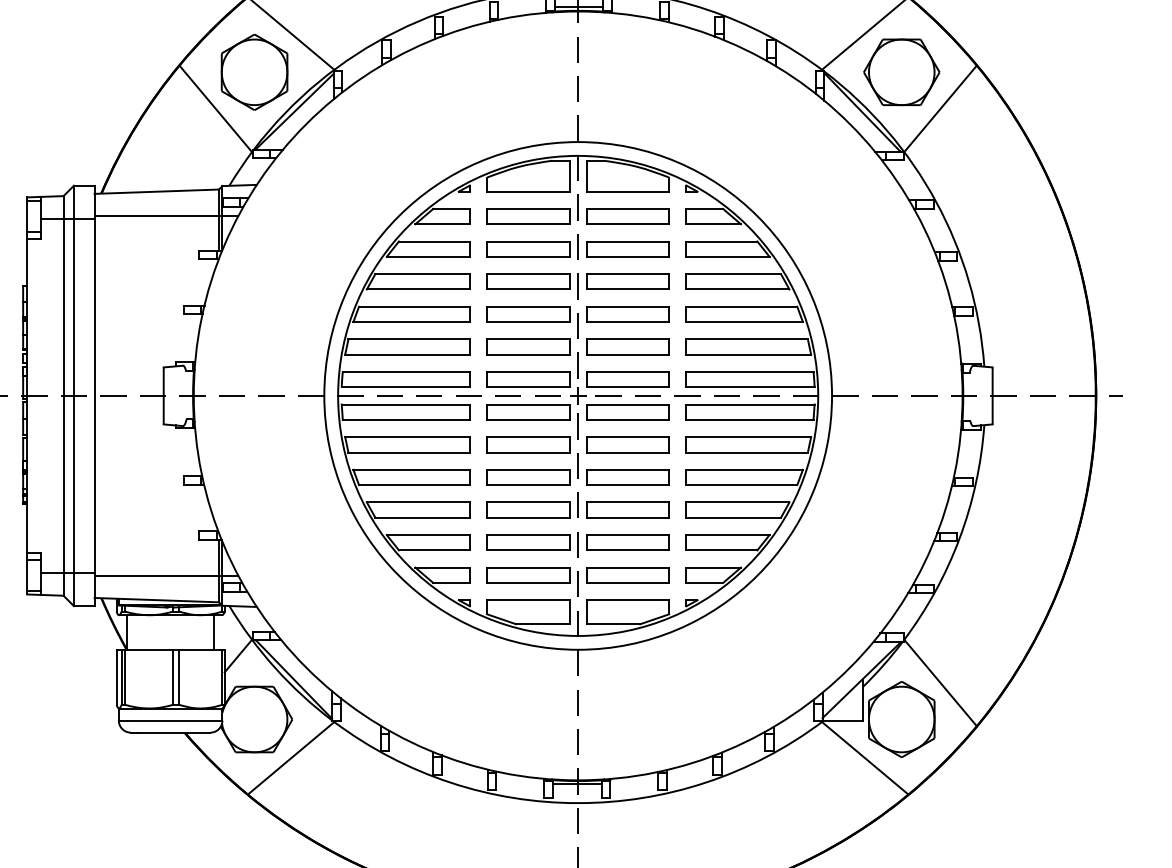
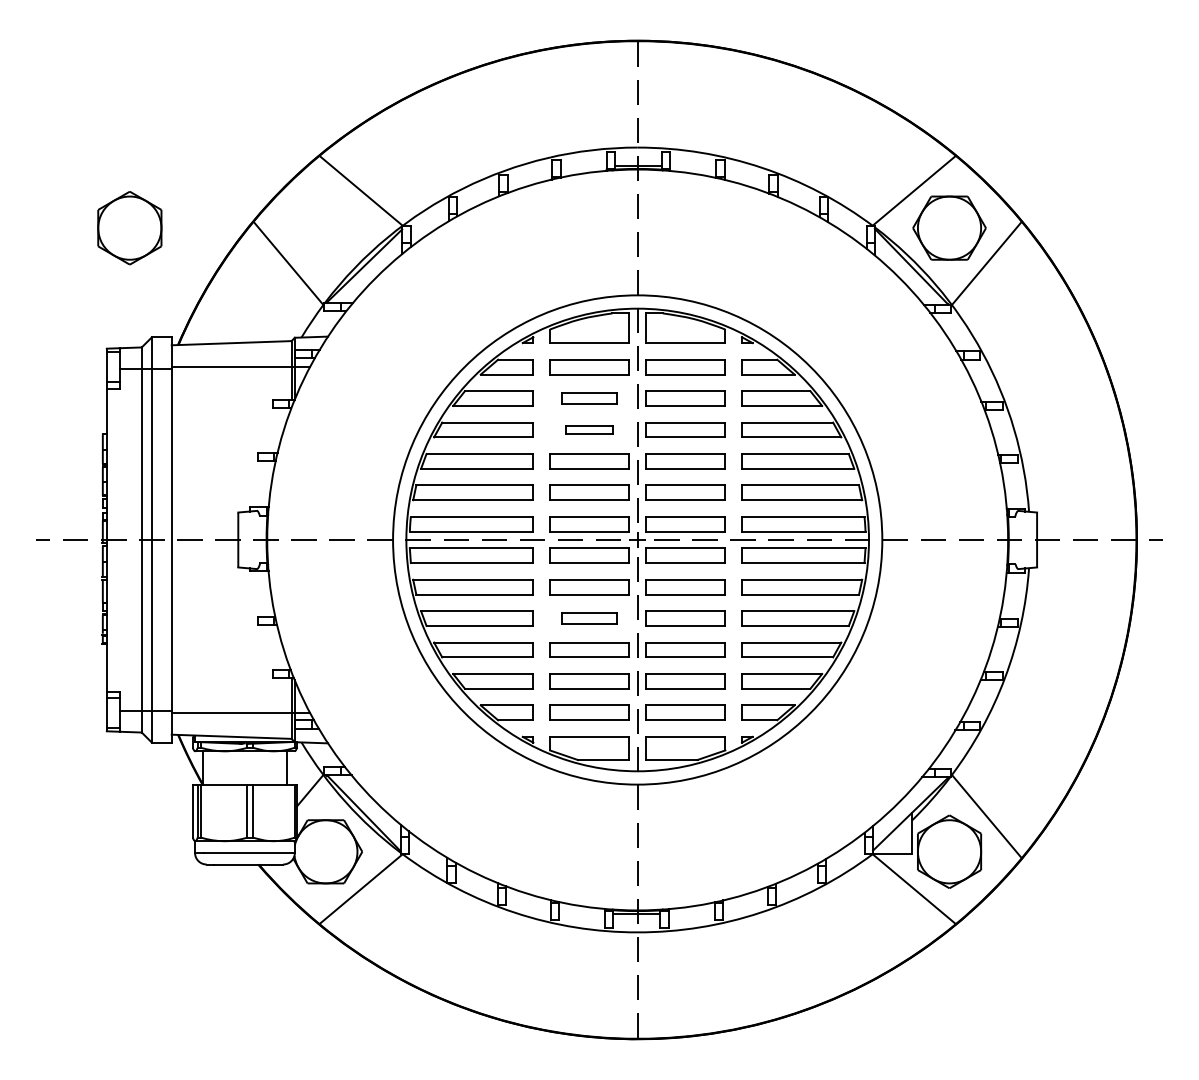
part: (254, 72) -> (129, 228), moved
part: (528, 249) -> (589, 398), size x0.7
part: (528, 281) -> (589, 429), size x0.6
part: (528, 477) -> (589, 618), size x0.7

